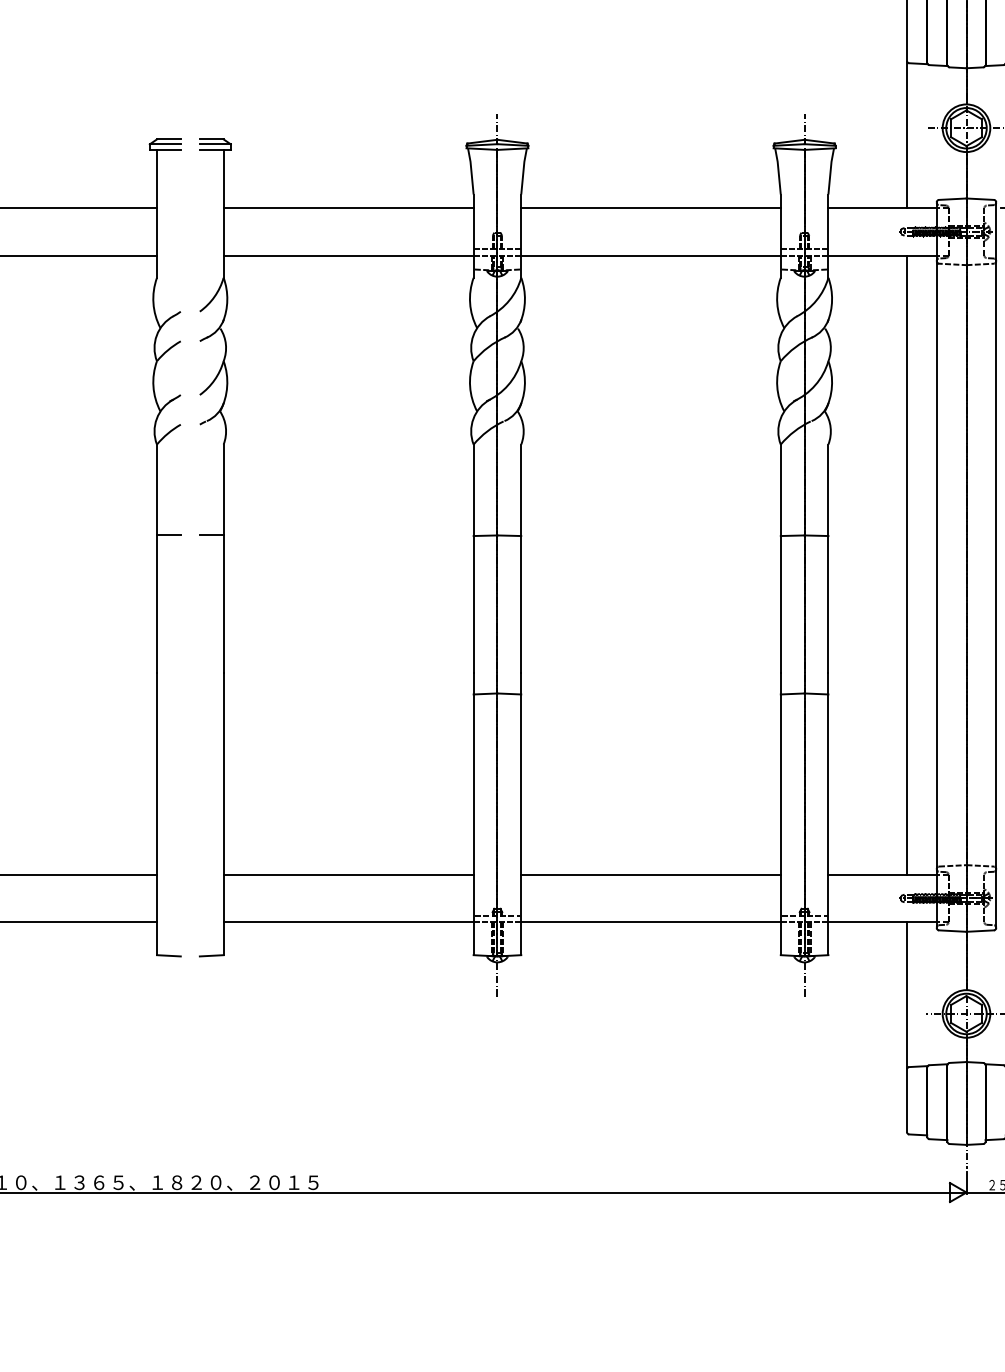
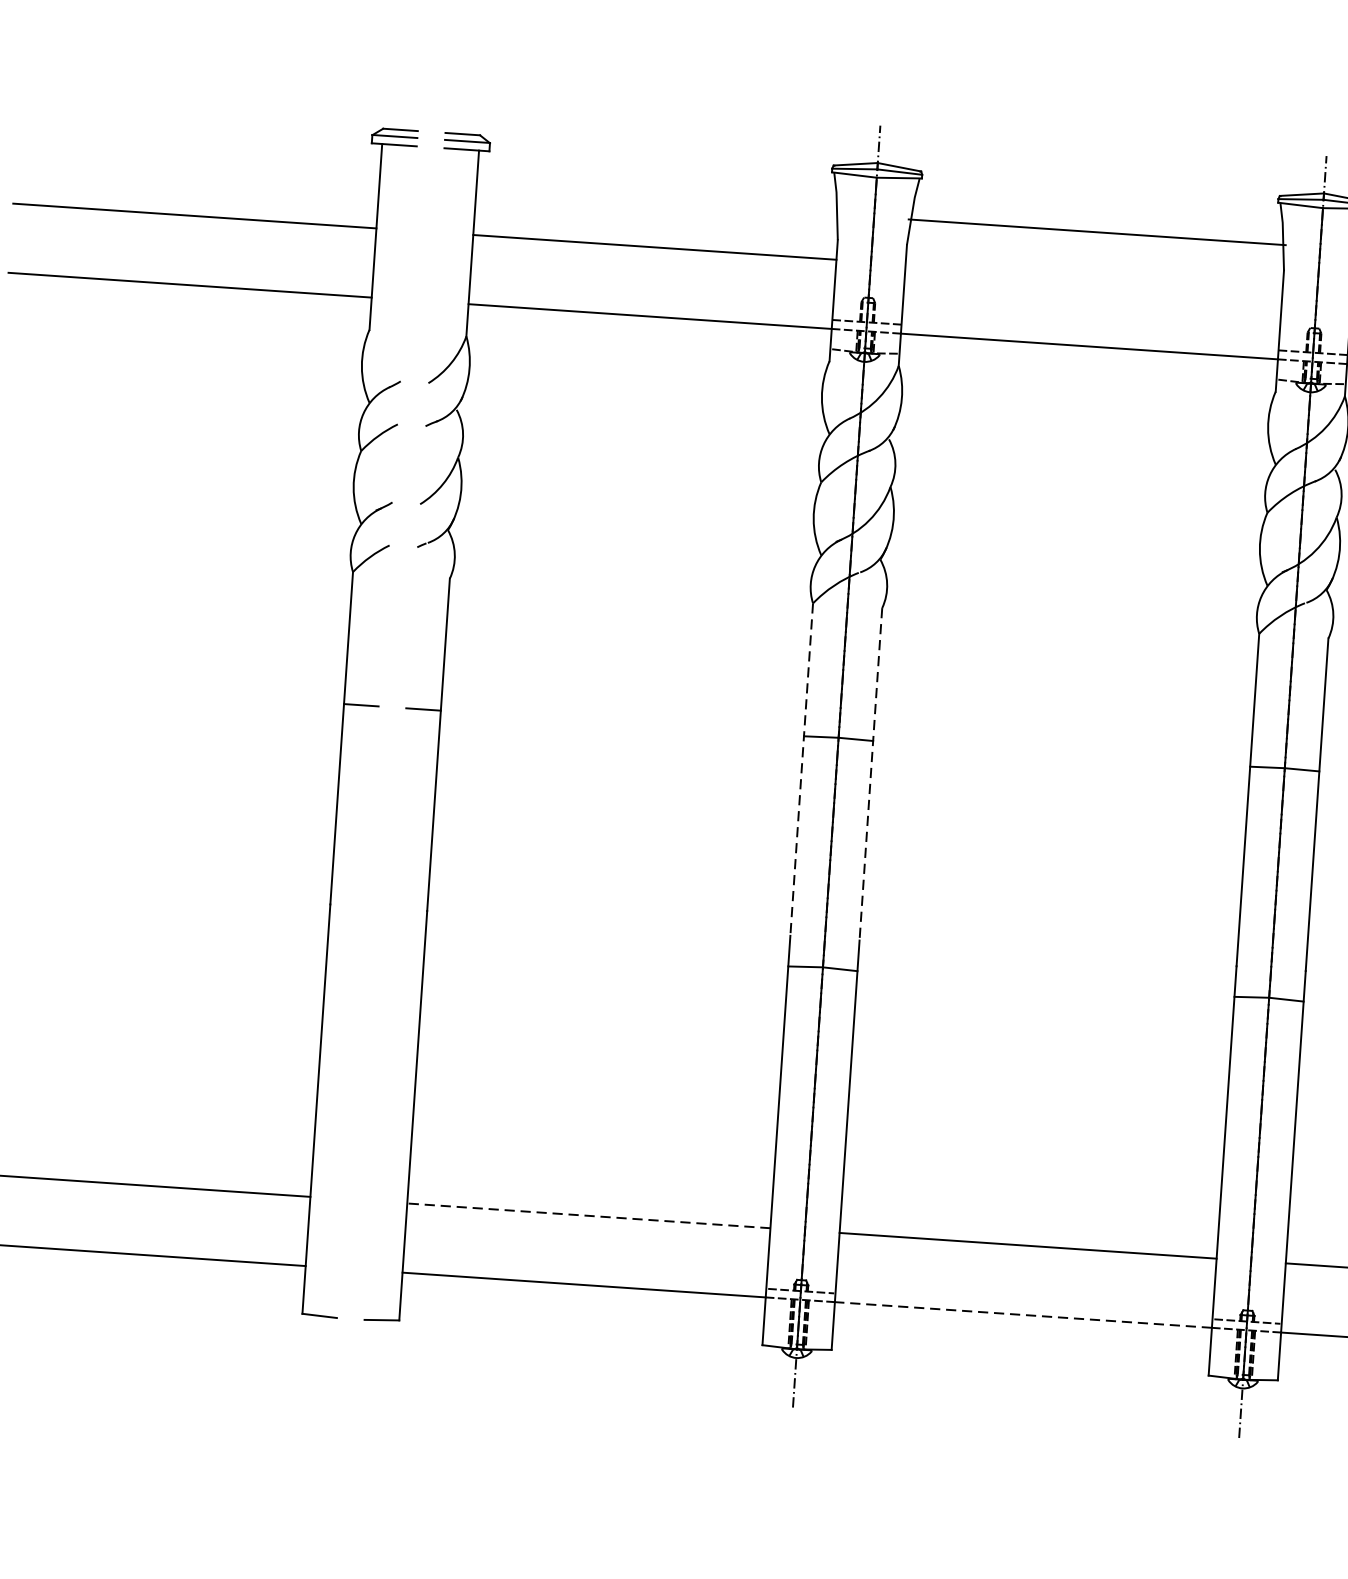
line: (650, 208) -> (1096, 232), moved
line: (473, 559) -> (801, 770), solid -> dashed
line: (521, 559) -> (871, 775), solid -> dashed
line: (348, 874) -> (588, 1215), solid -> dashed
line: (651, 922) -> (1024, 1315), solid -> dashed

